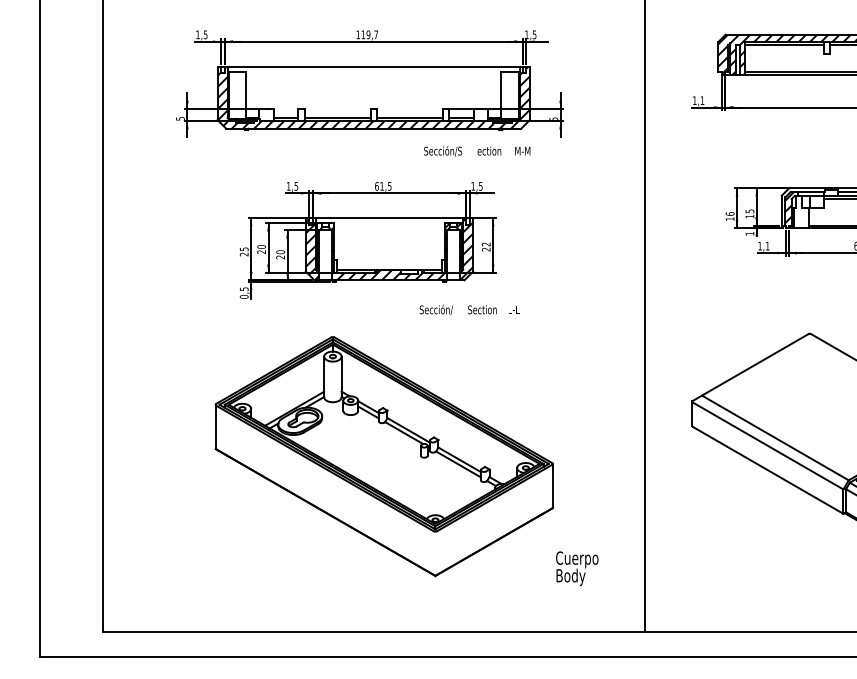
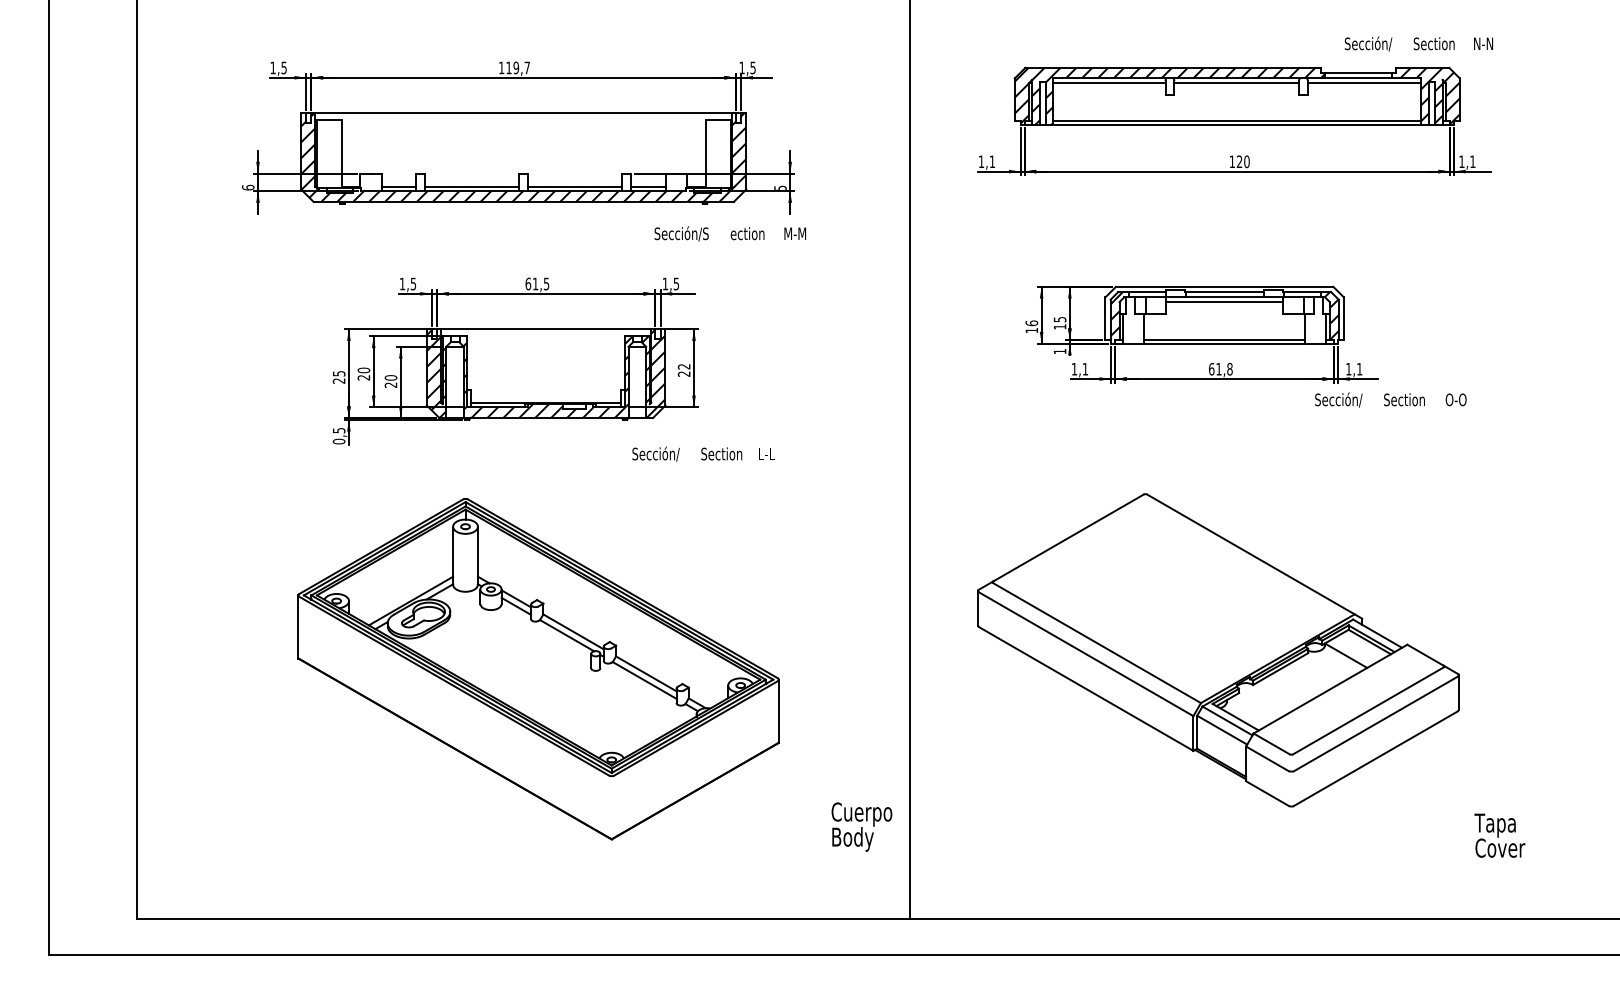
text: (179, 118) -> (247, 187), 5 -> 6
text: (477, 150) -> (730, 233), moved
text: (469, 309) -> (703, 453), moved
text: (576, 568) -> (861, 826), moved

